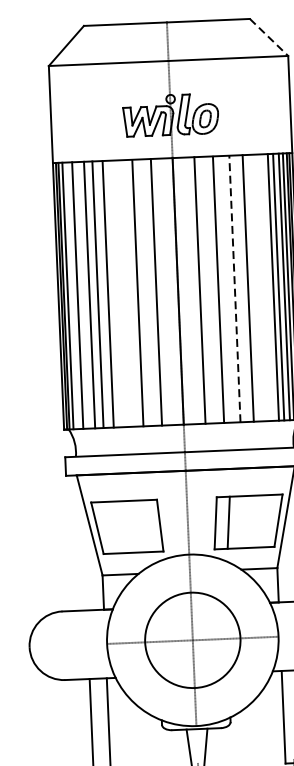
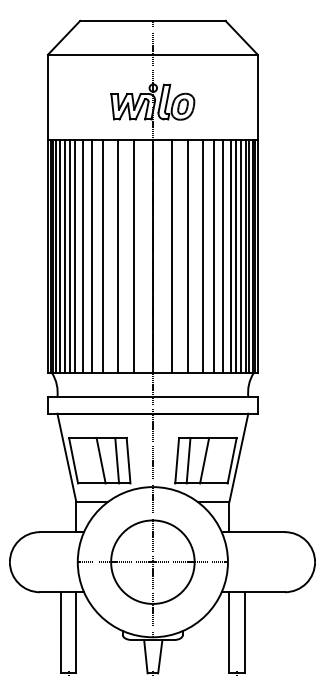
line: (268, 38) -> (241, 38), dashed -> solid
line: (258, 287) -> (223, 256), added
line: (266, 287) -> (230, 256), added
line: (234, 288) -> (202, 256), dashed -> solid
line: (121, 293) -> (103, 256), added
line: (71, 295) -> (59, 256), added
line: (83, 295) -> (69, 256), added
line: (246, 521) -> (204, 460), added
line: (147, 525) -> (117, 460), added
line: (128, 526) -> (100, 460), added

